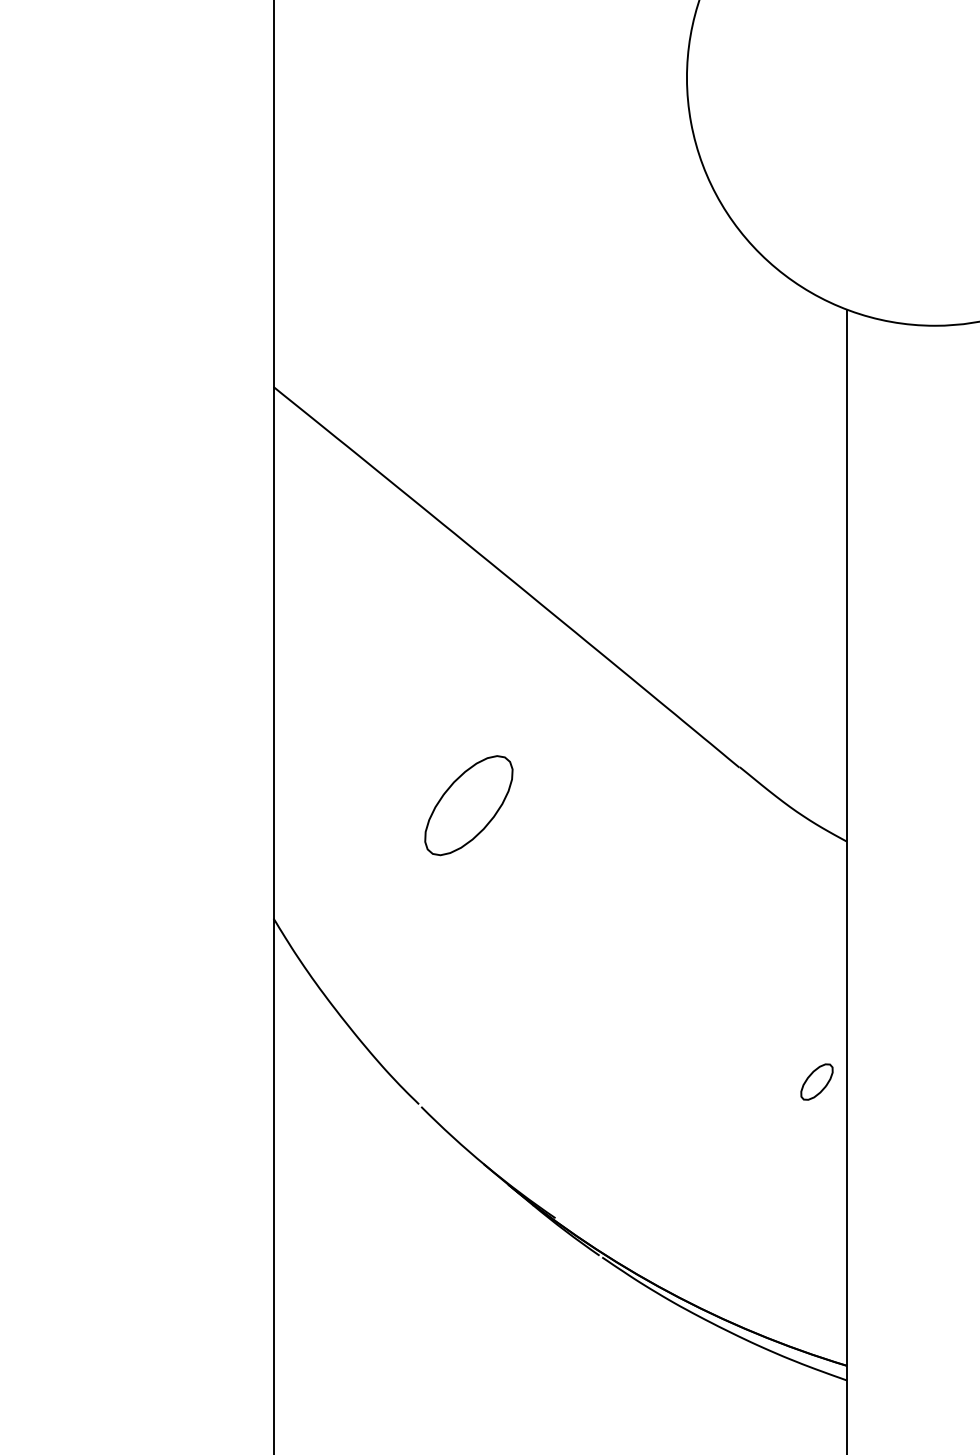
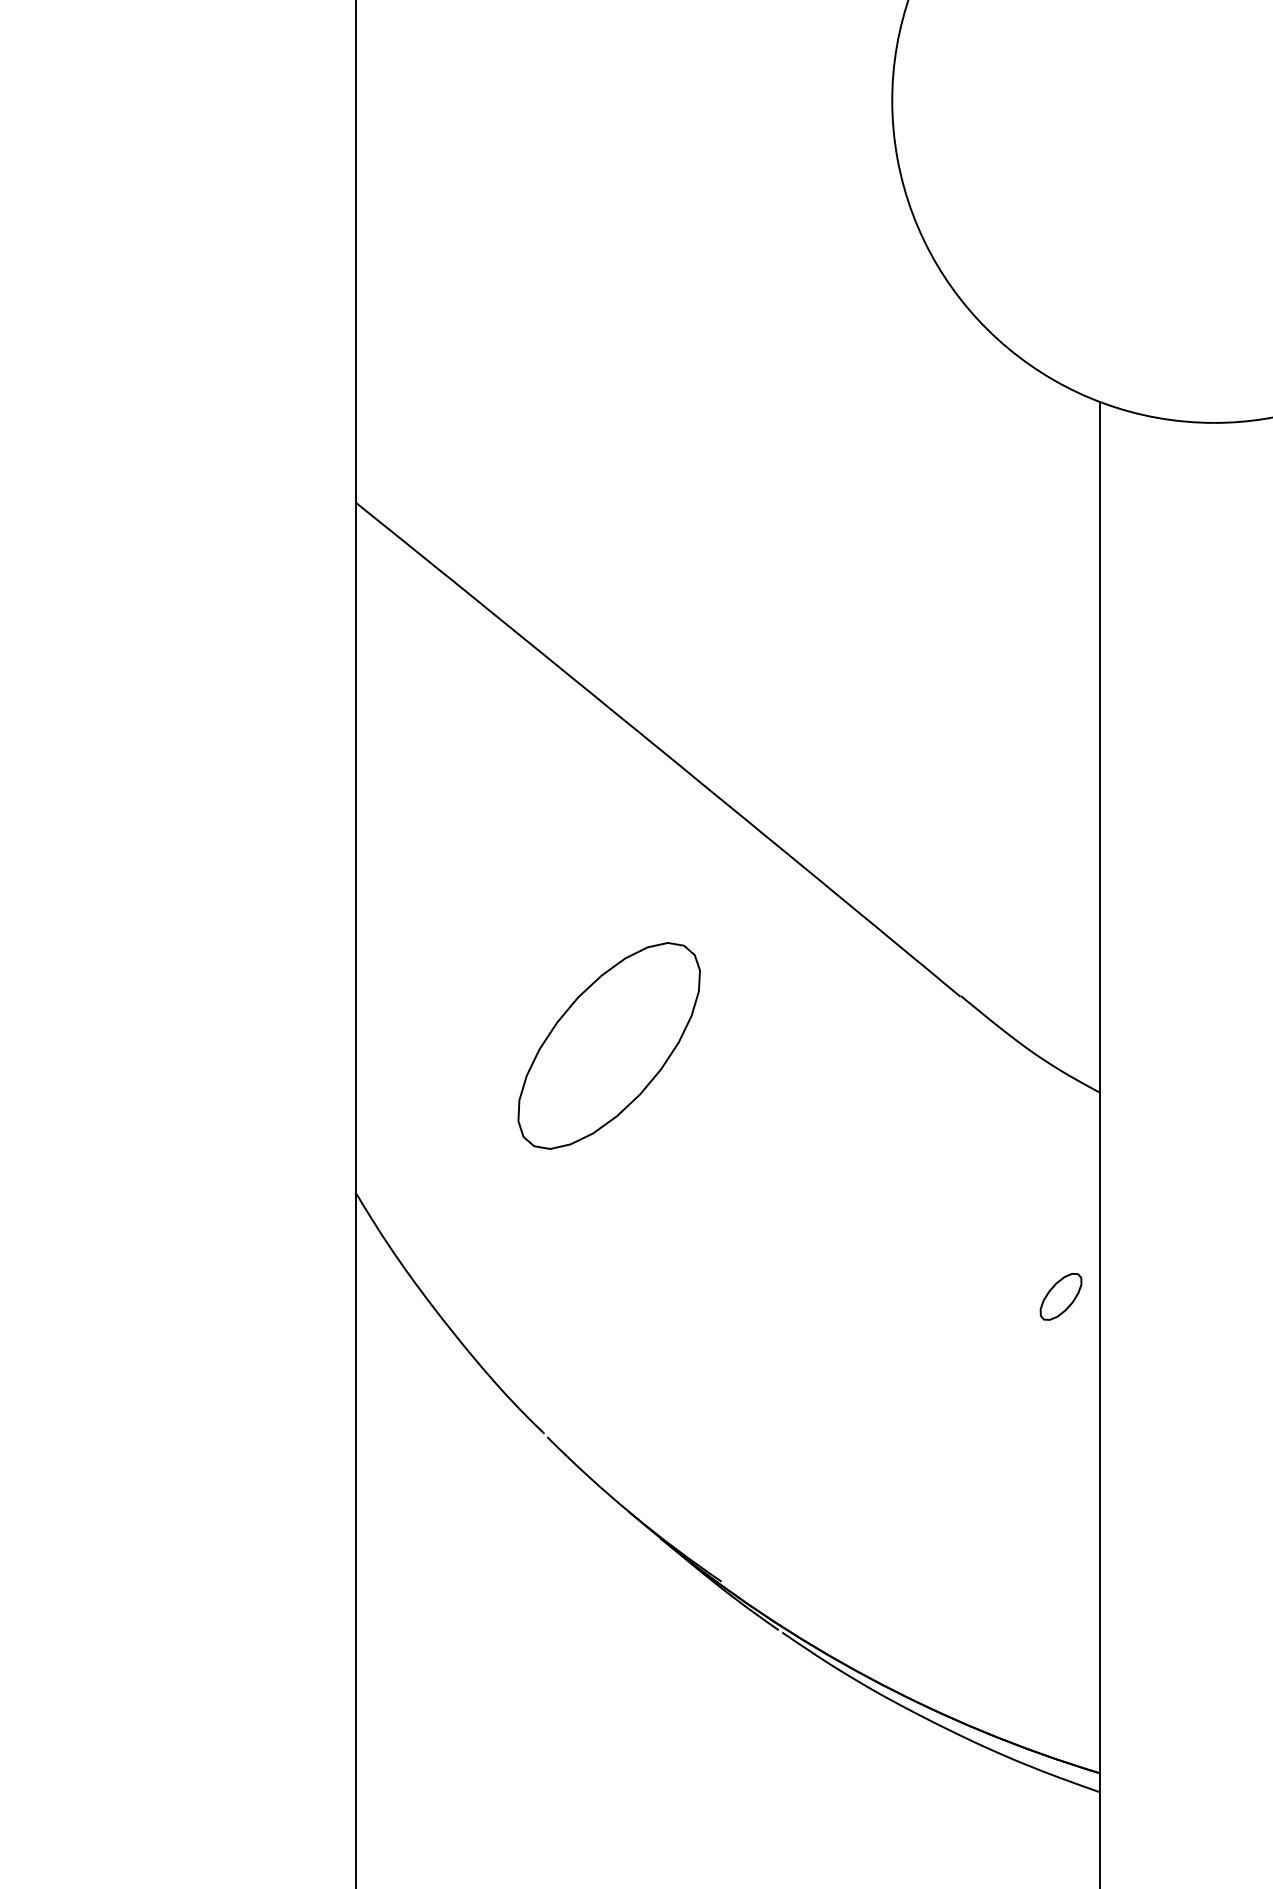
part: (468, 805) -> (608, 1045), size x1.6
part: (816, 1081) -> (1060, 1296), moved

